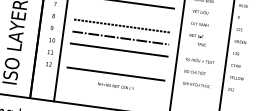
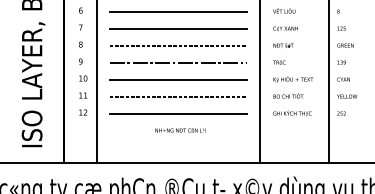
line: (123, 13) -> (177, 28), added
text: (201, 44) -> (279, 62), moved
line: (116, 61) -> (177, 96), added

